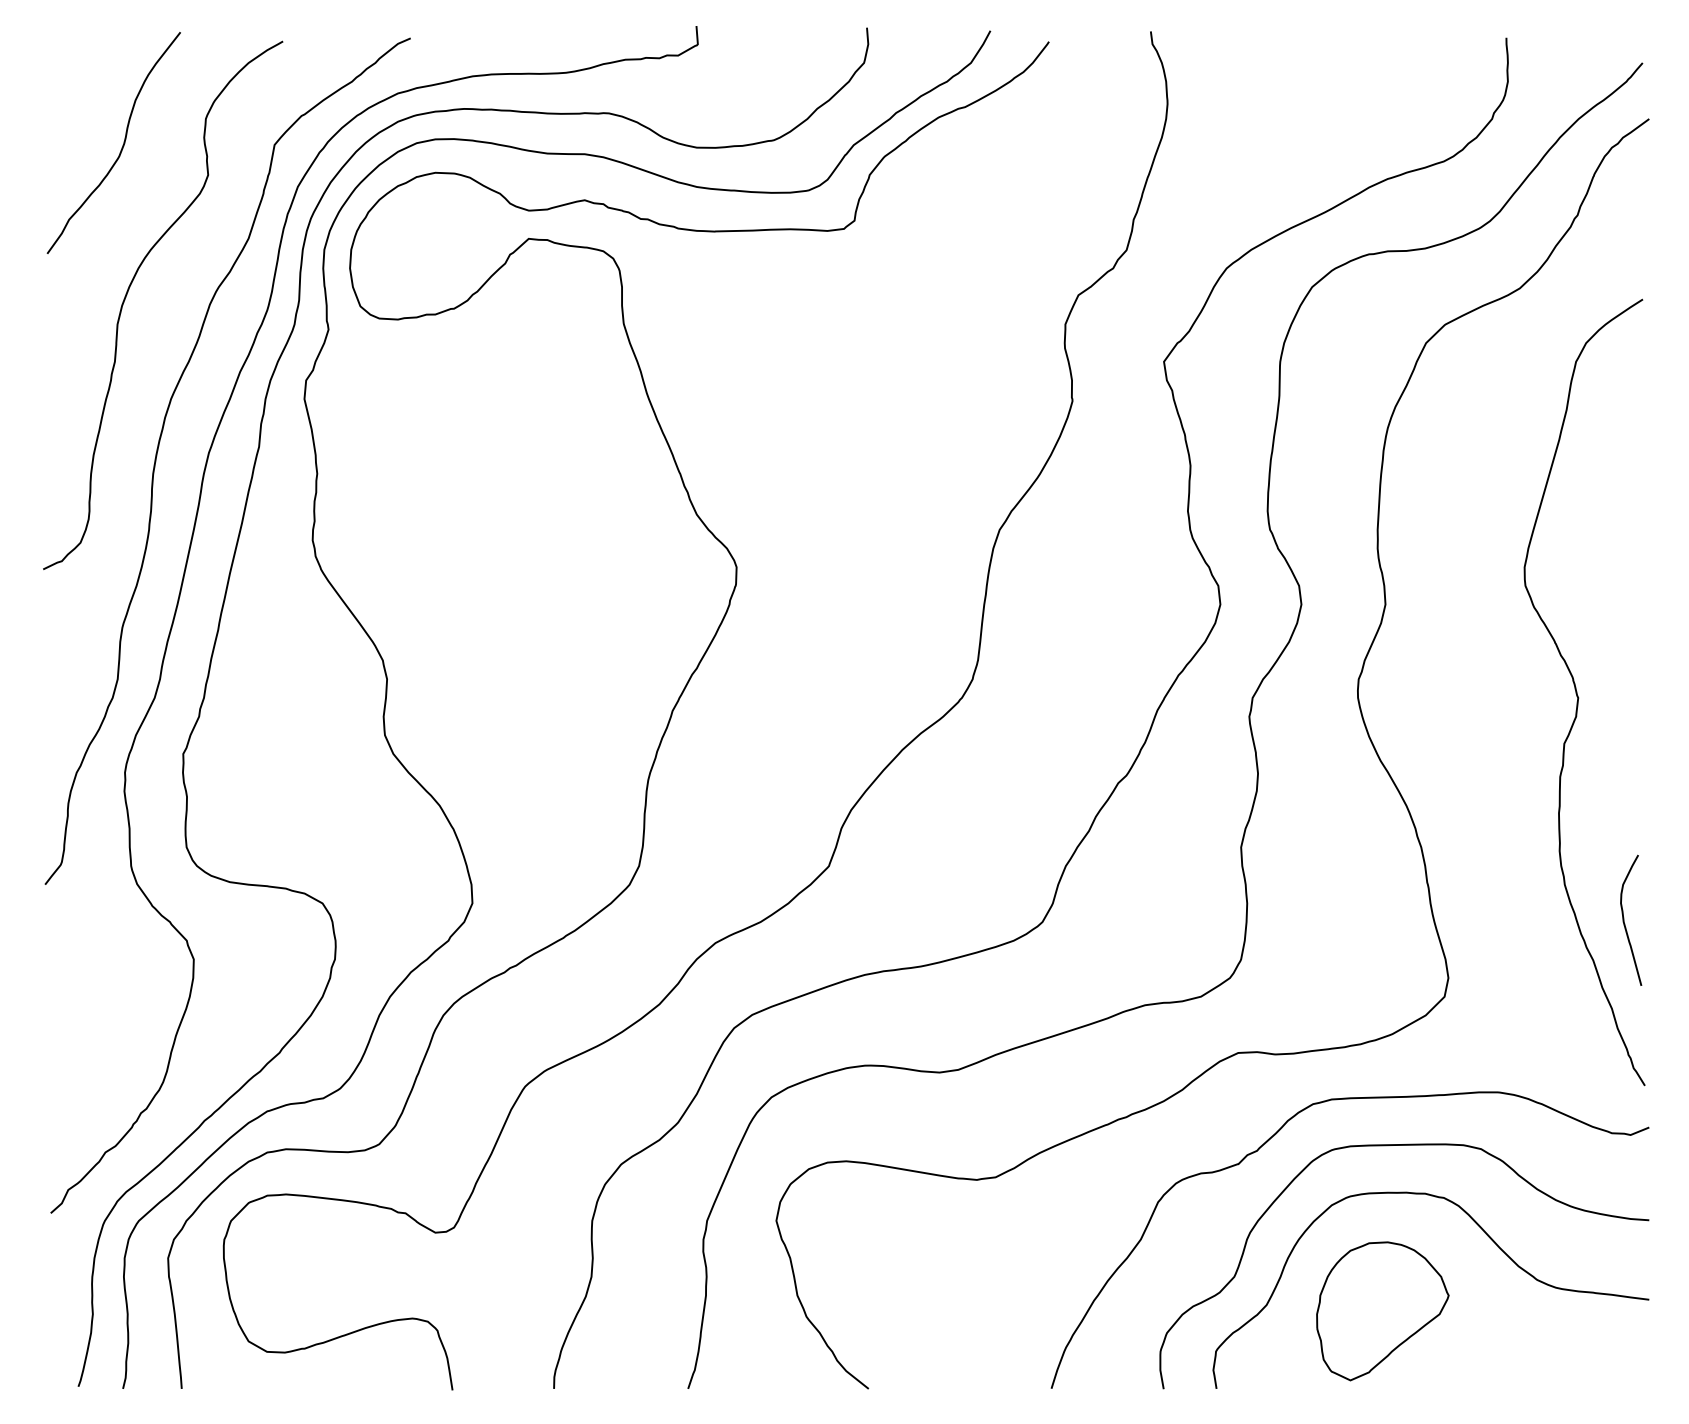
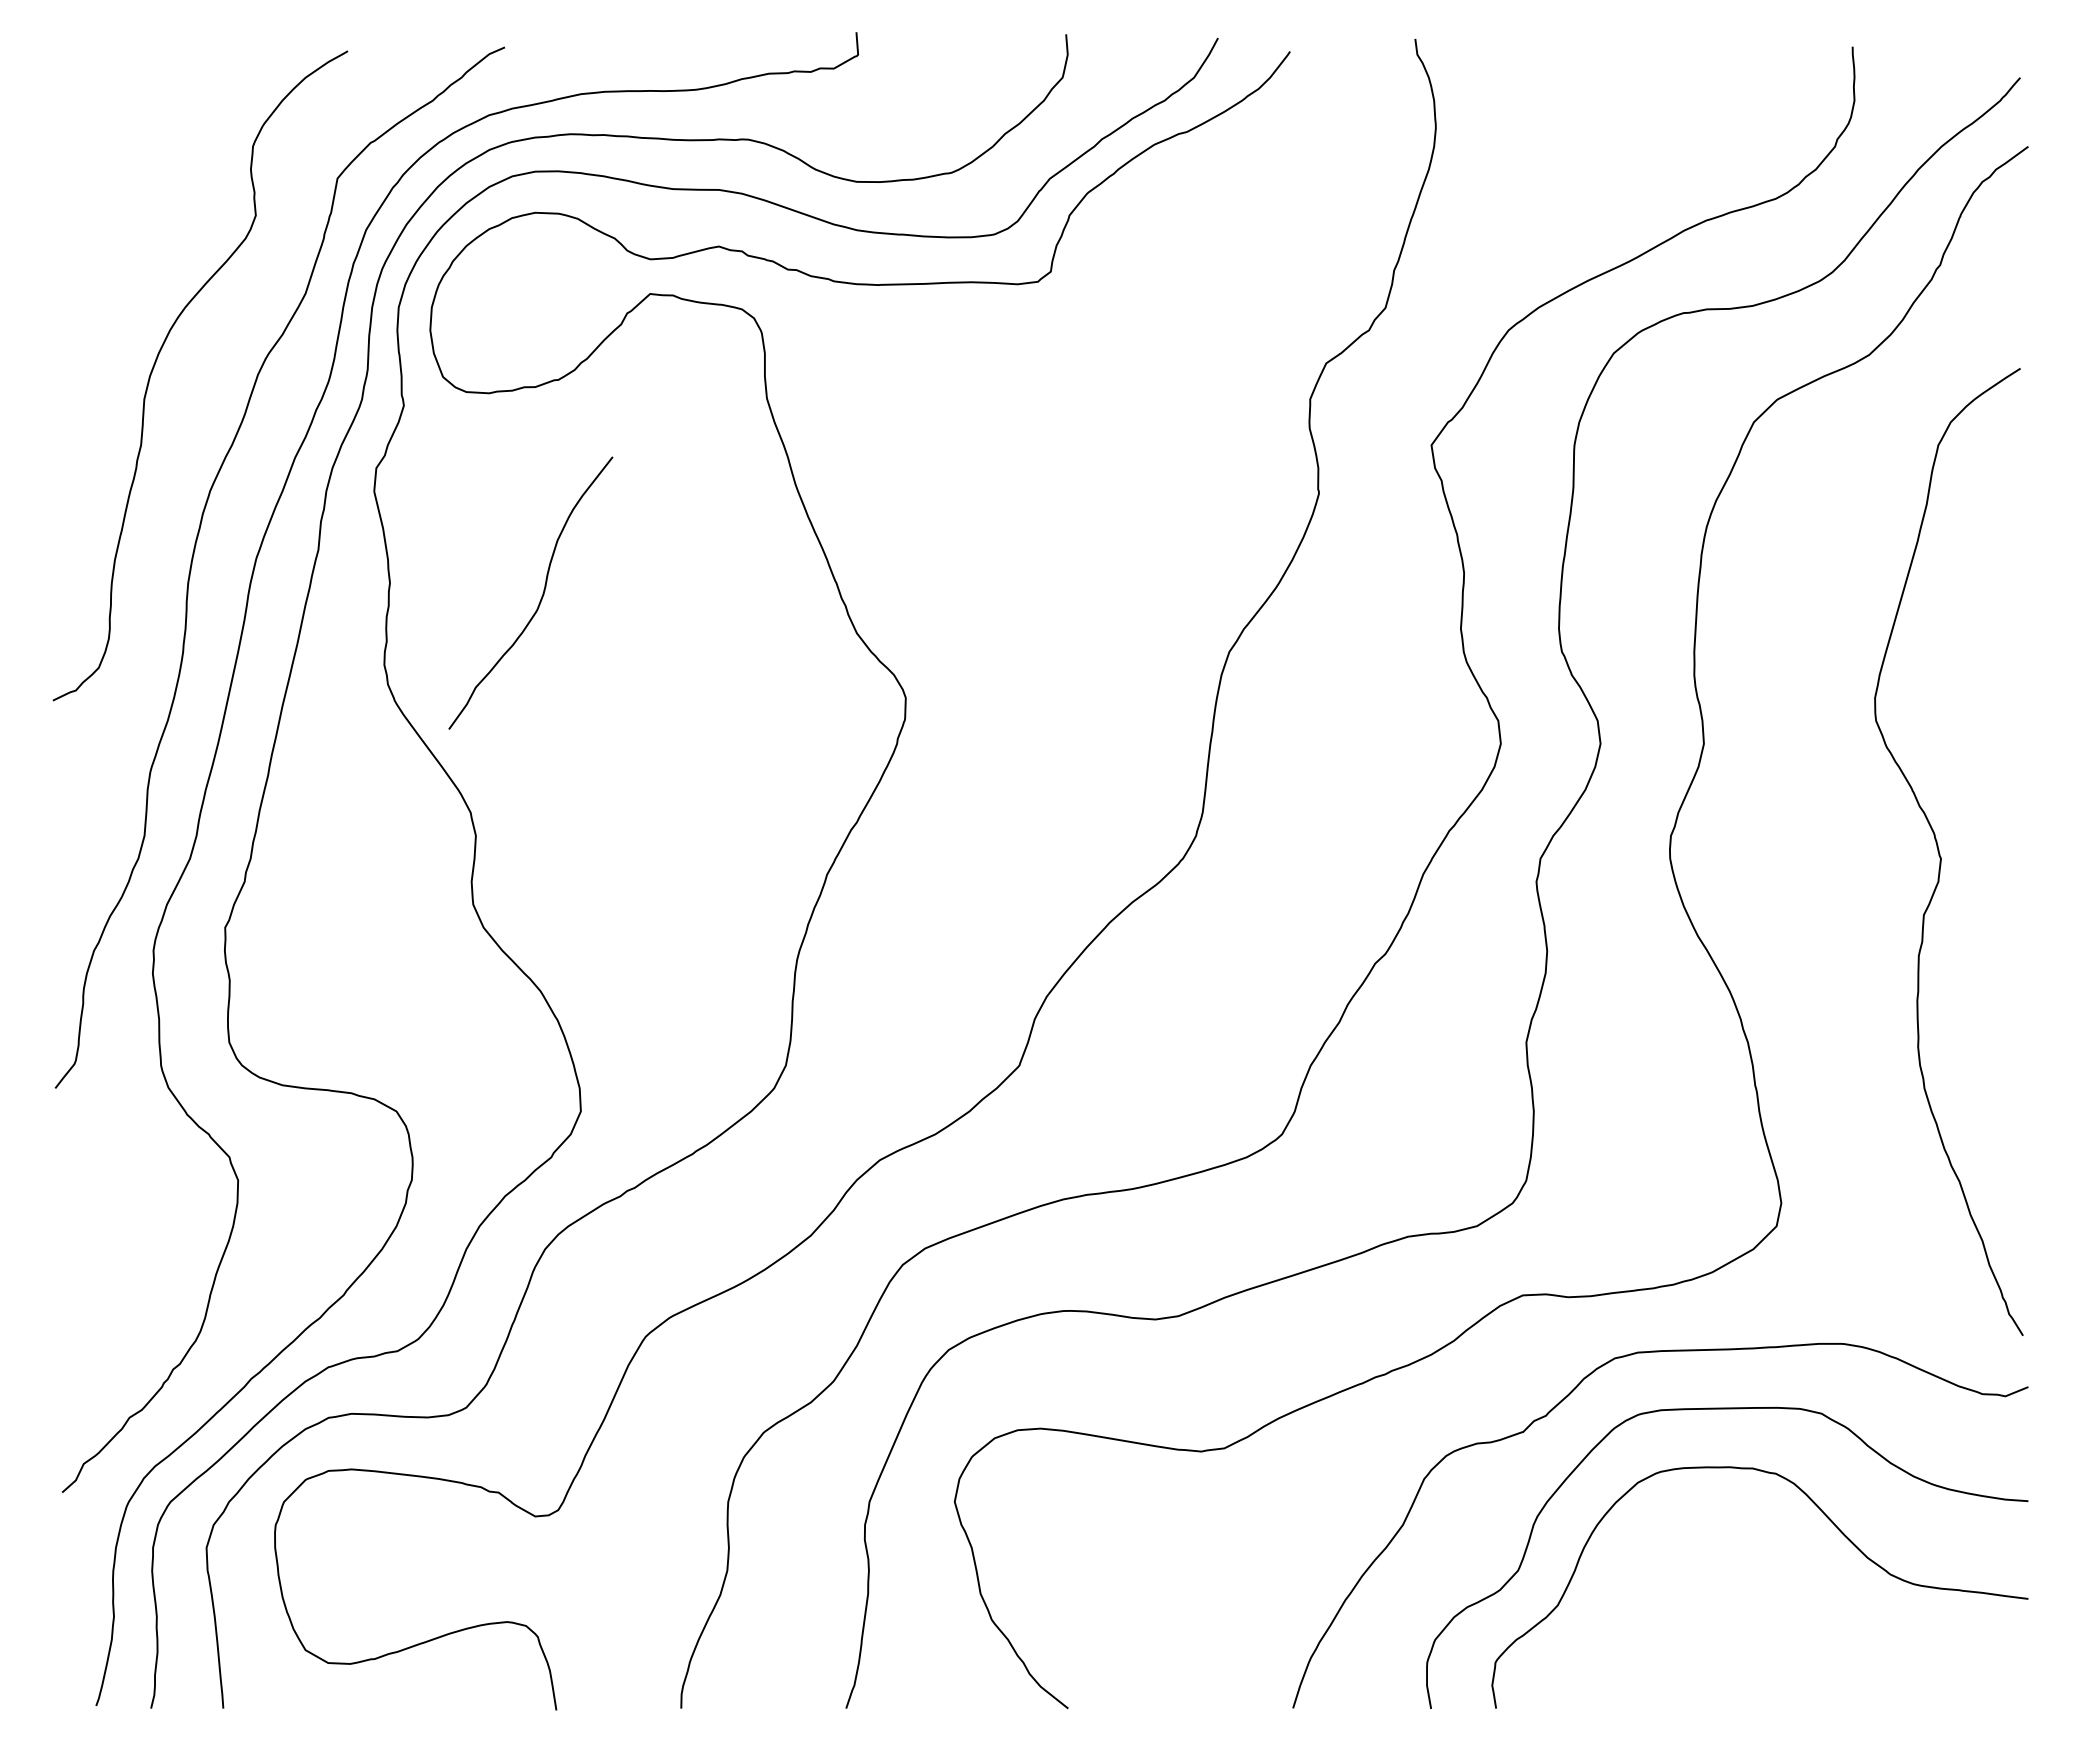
curve: (121, 147) -> (540, 598), moved
curve: (1624, 919) -> (1997, 1131), removed
part: (1382, 1310) -> (1700, 1612), removed

